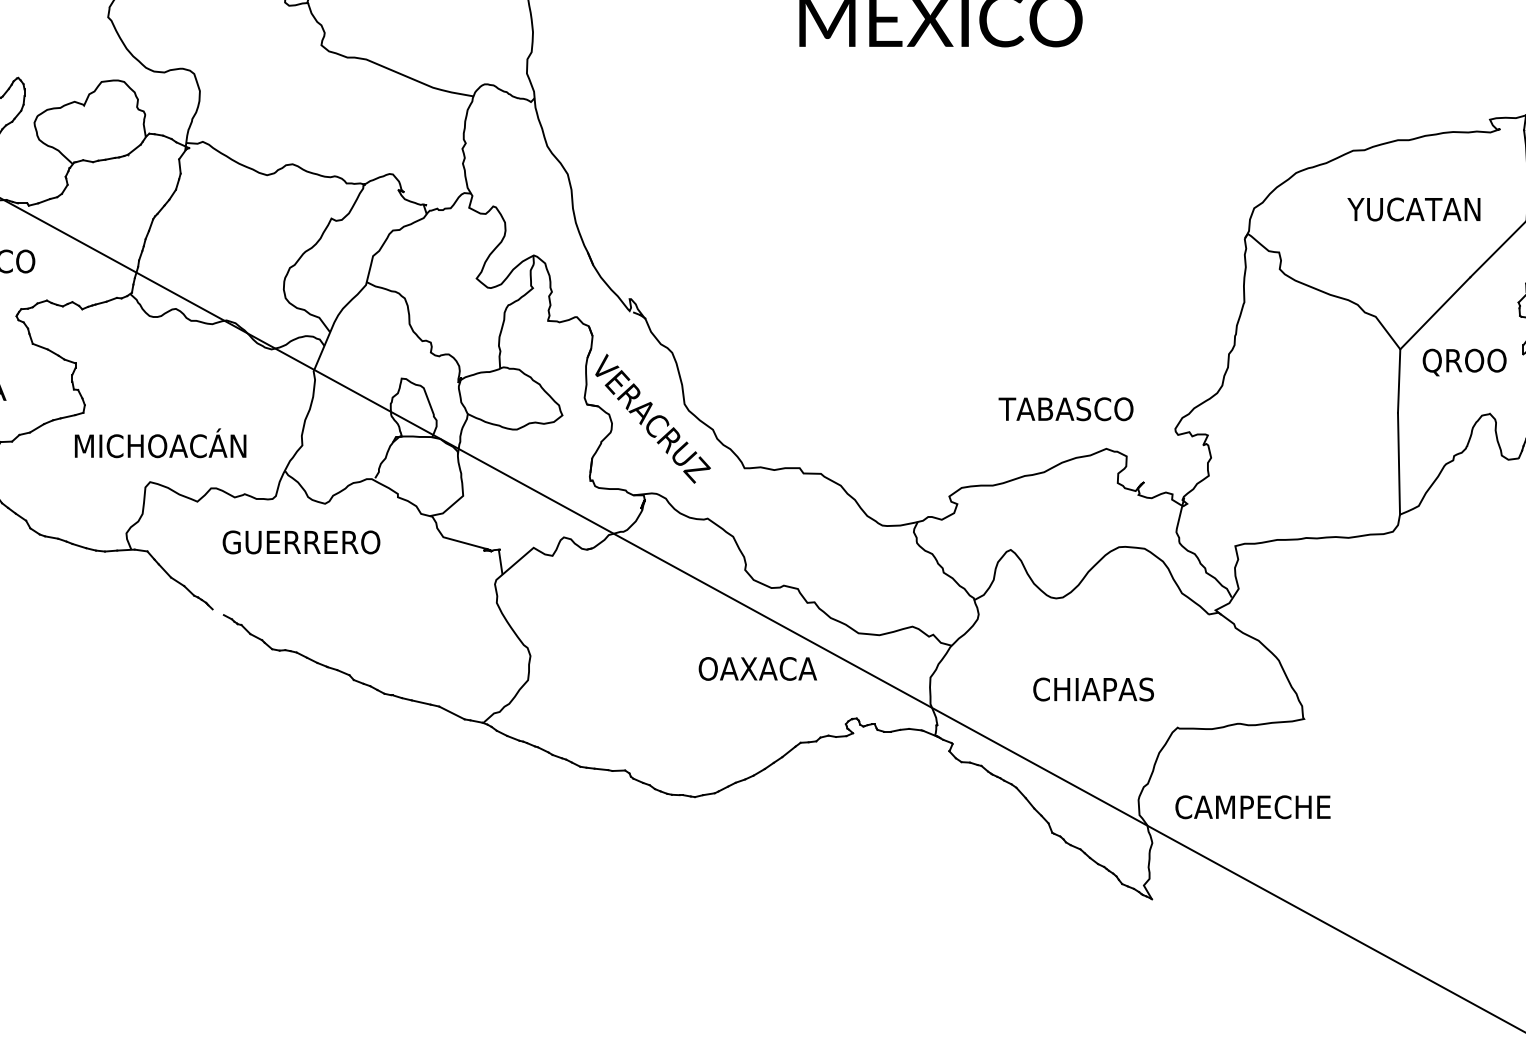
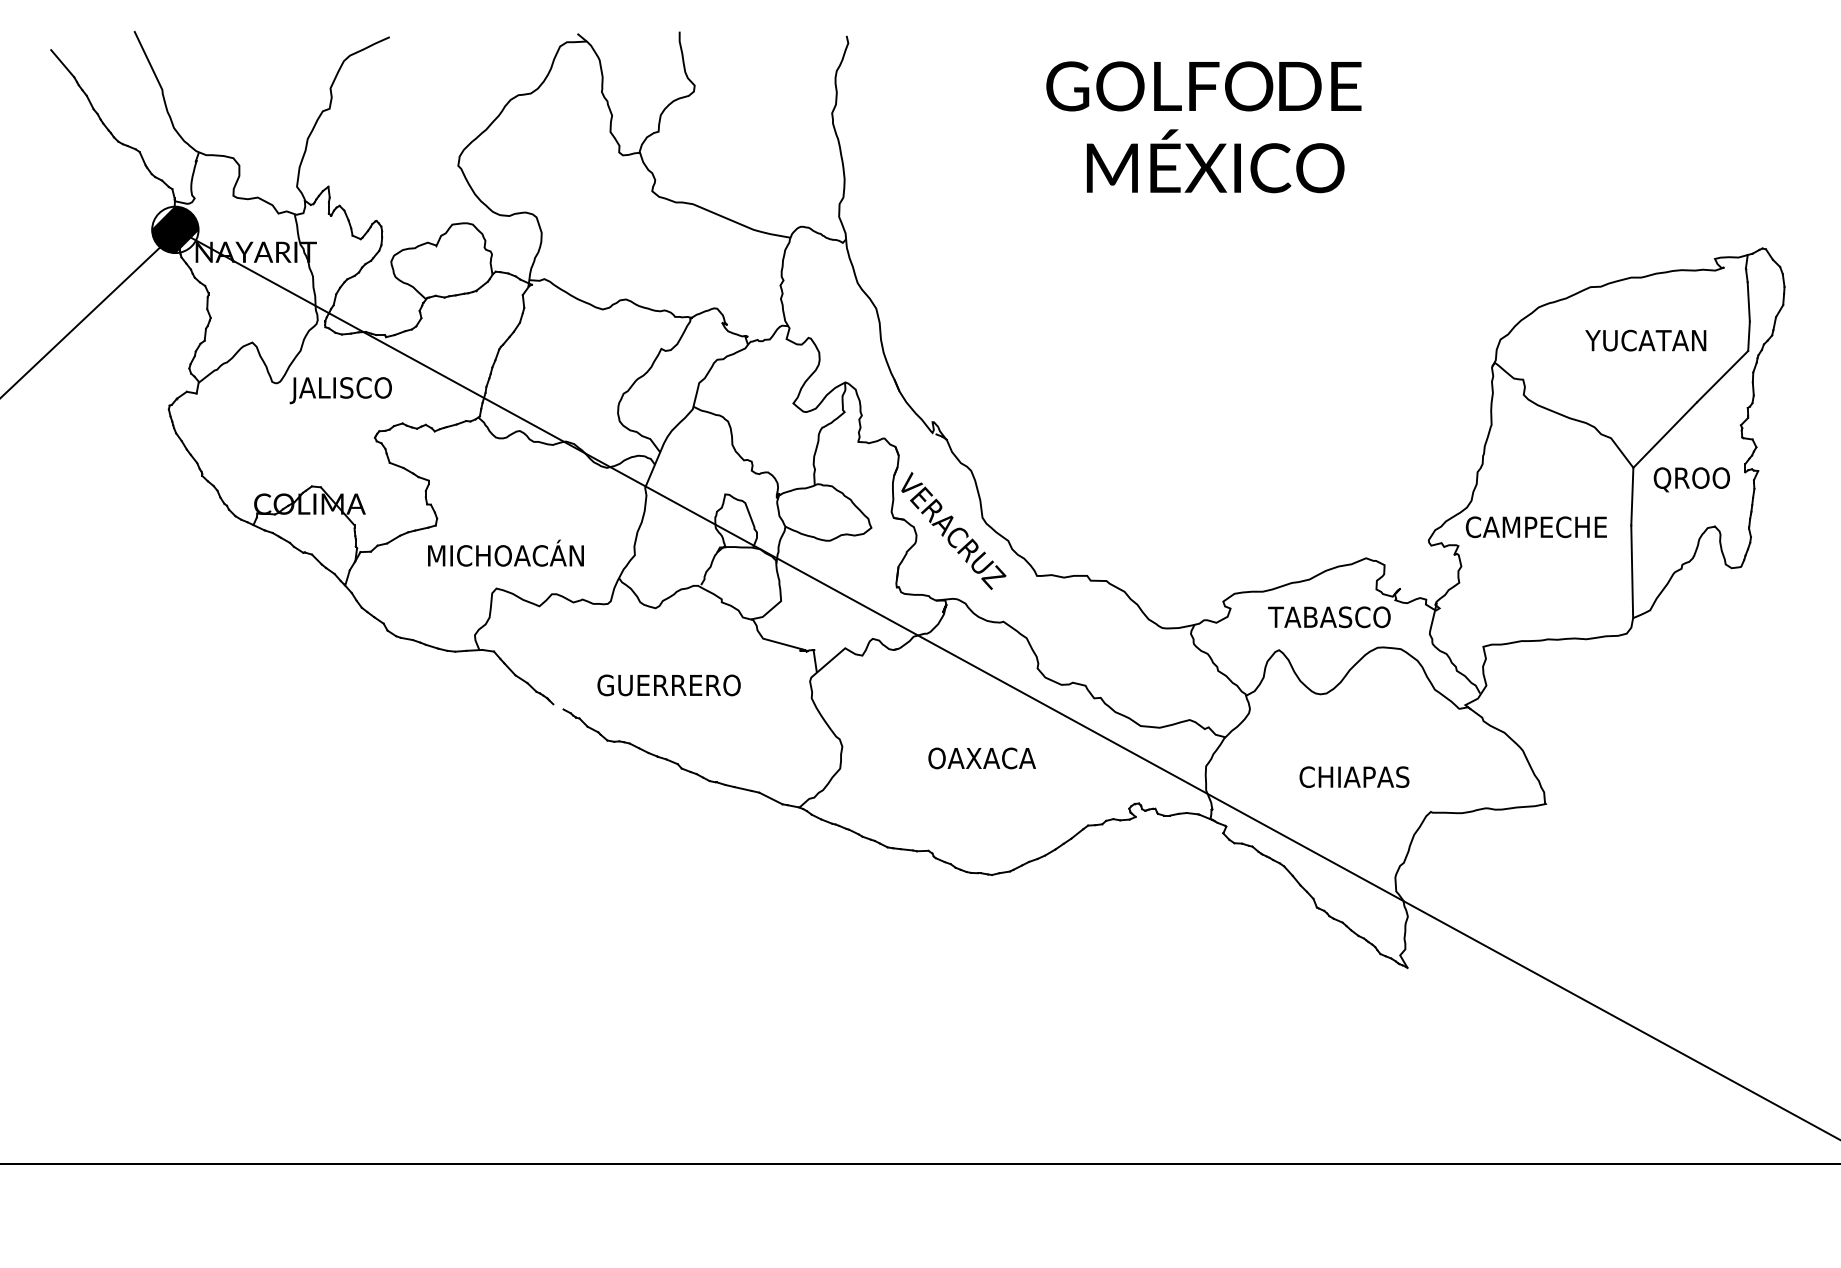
text: (1066, 409) -> (1329, 617), moved
text: (300, 542) -> (668, 685), moved
text: (757, 668) -> (981, 758), moved
text: (1251, 807) -> (1535, 527), moved

